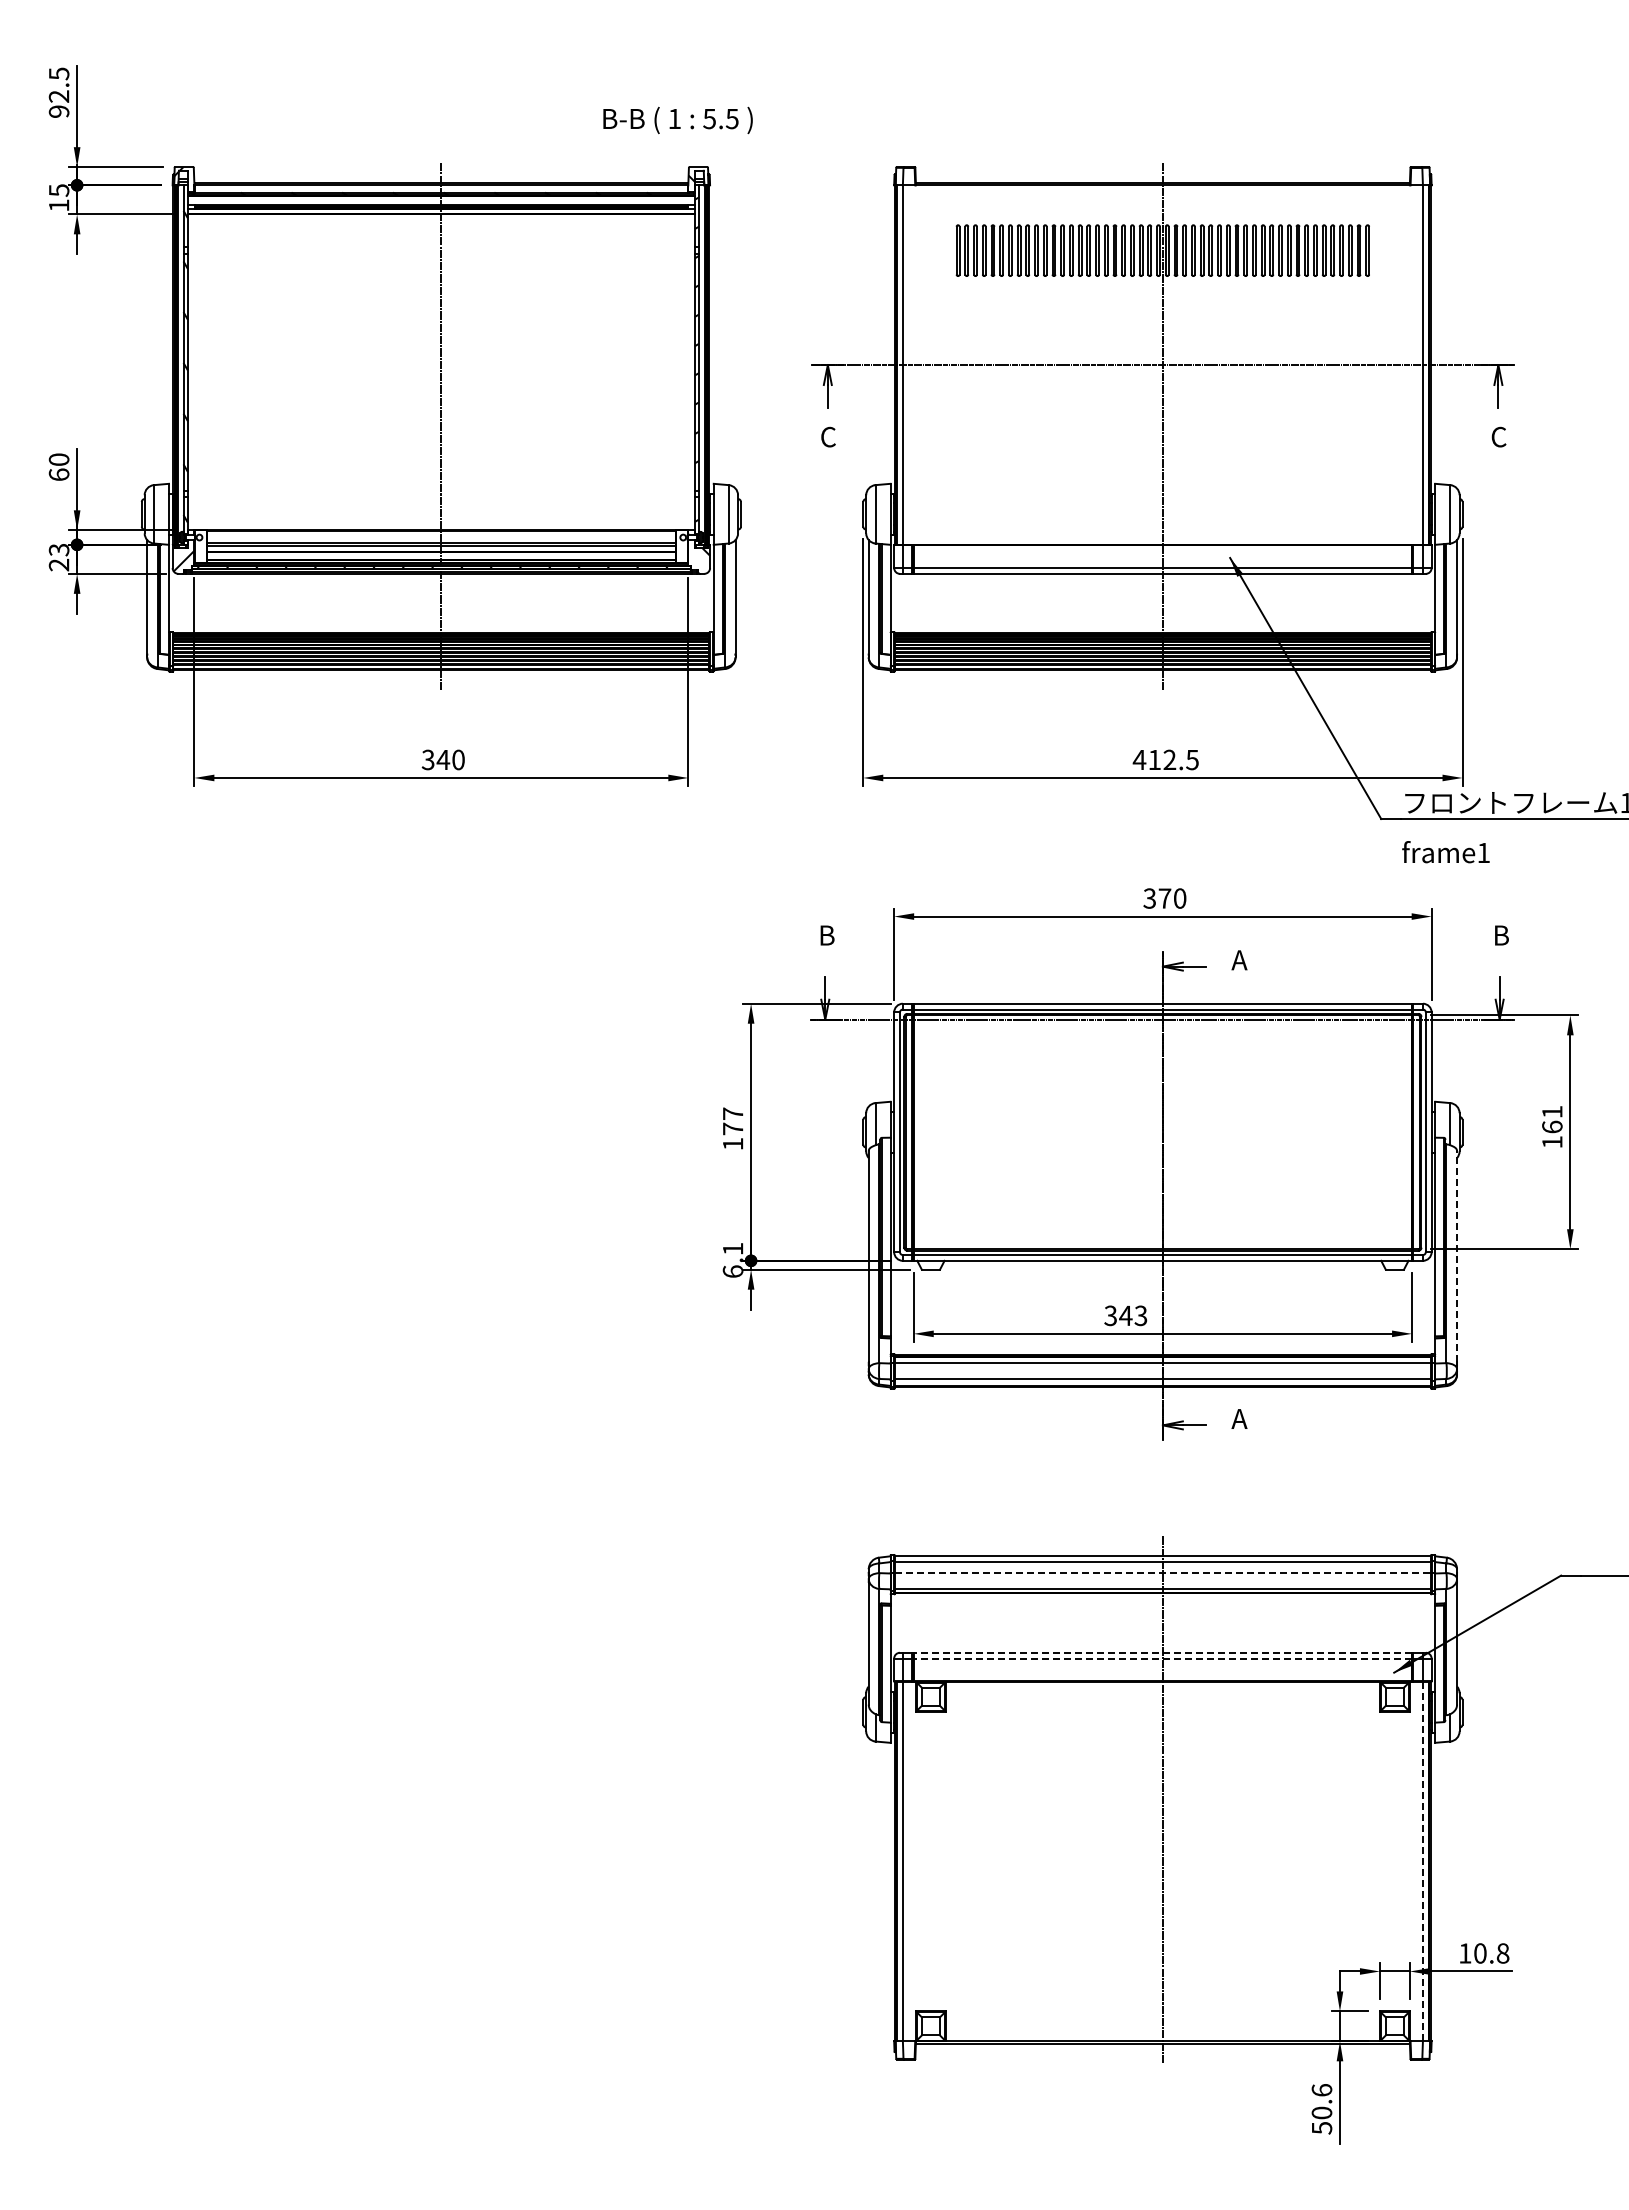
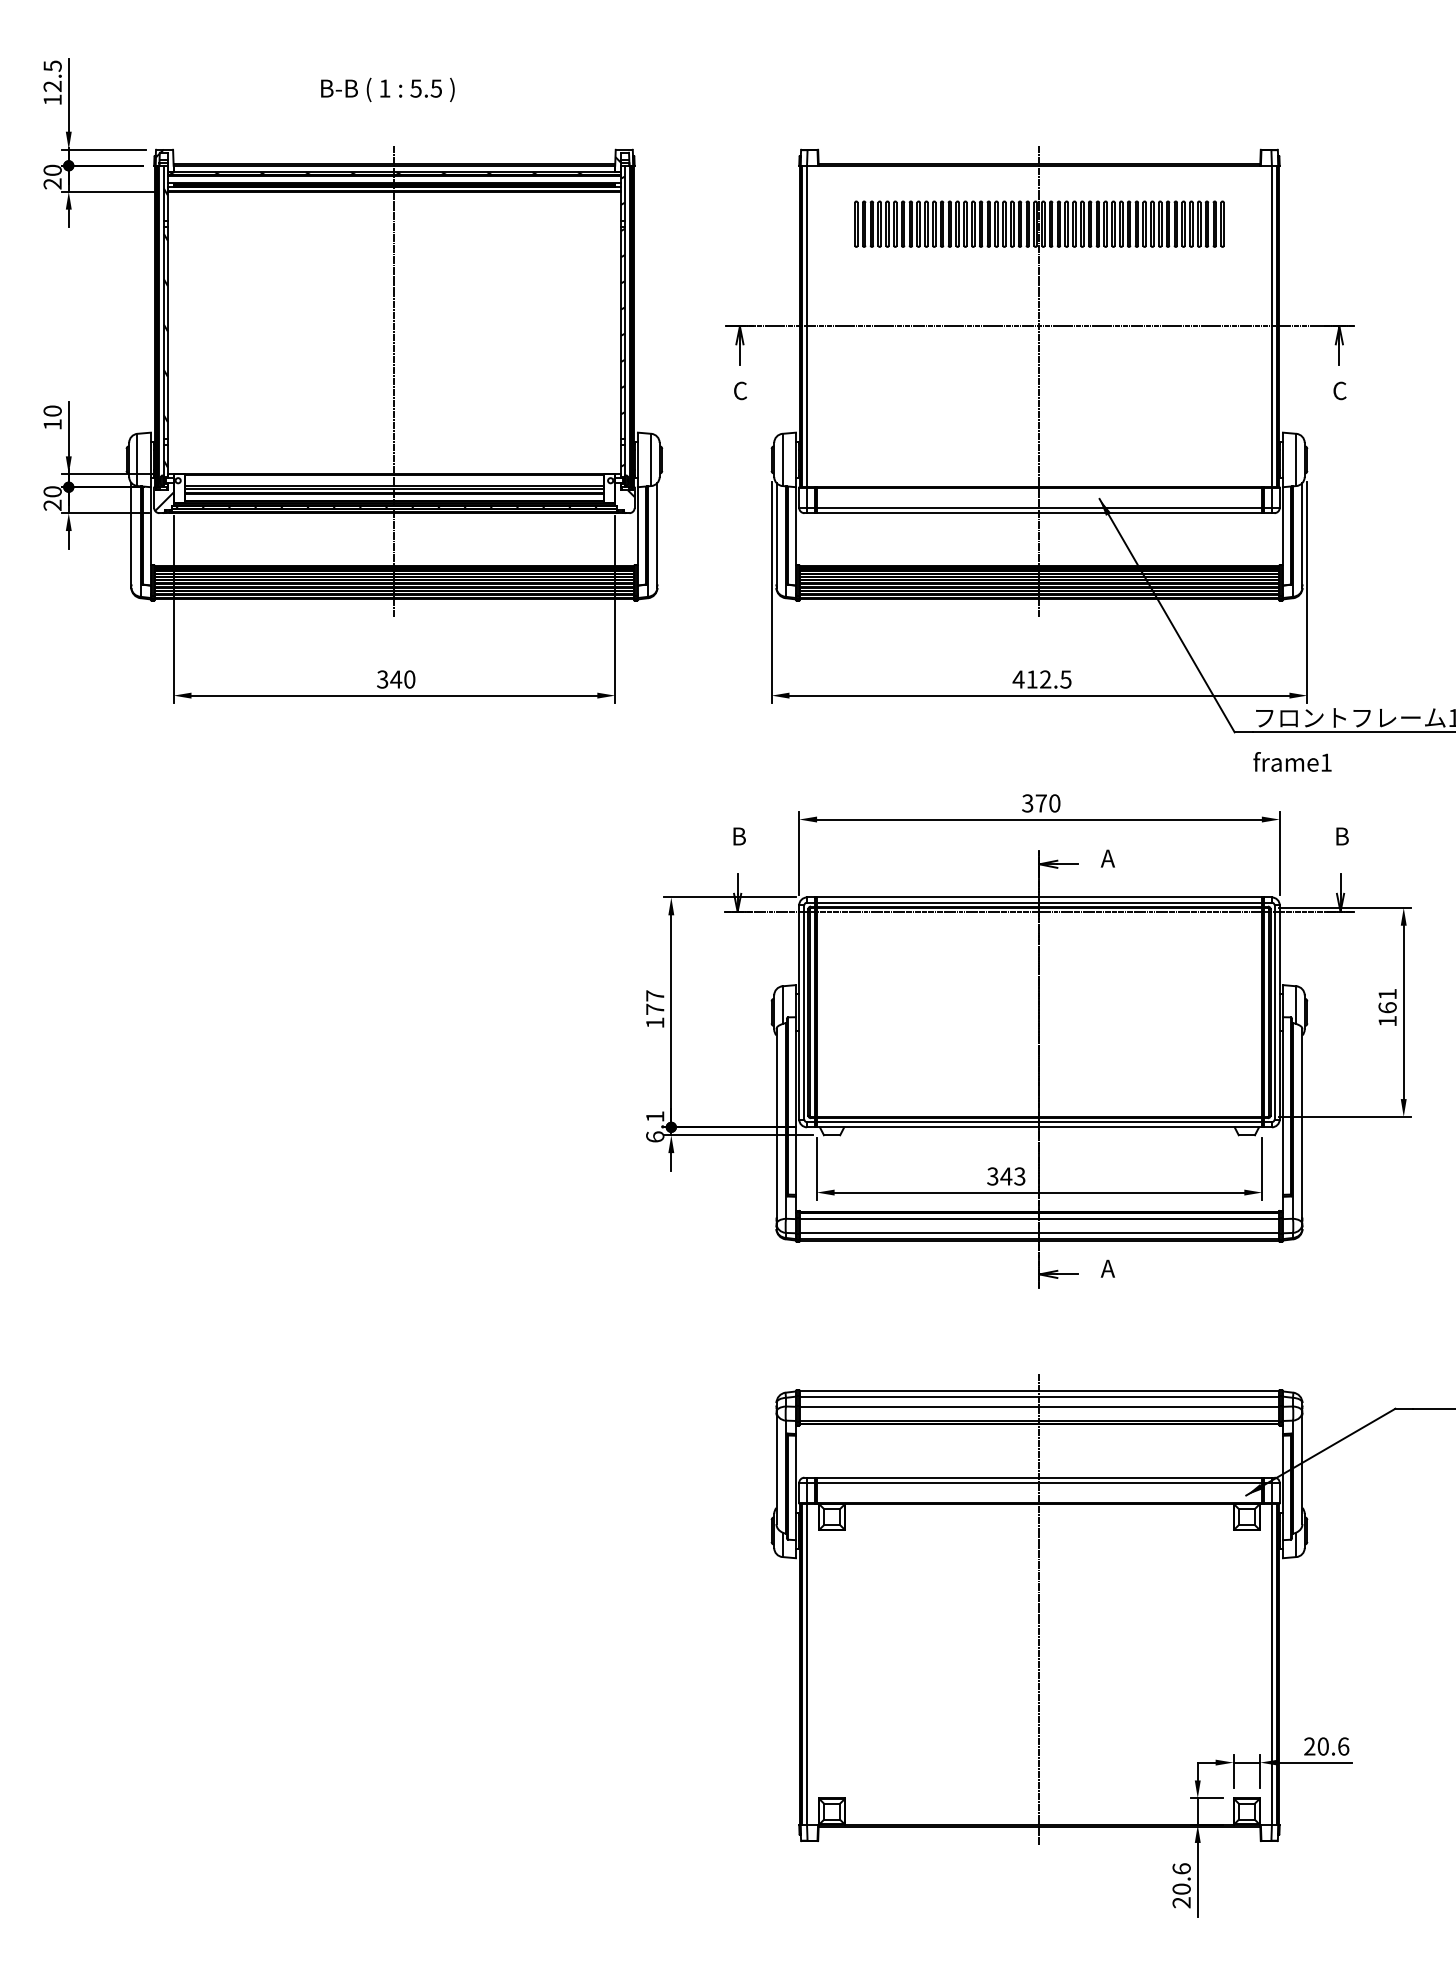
text: (58, 111) -> (52, 99), 92.5 -> 12.5
text: (677, 120) -> (387, 89), moved
text: (58, 197) -> (52, 176), 15 -> 20
text: (58, 474) -> (52, 424), 60 -> 10
text: (59, 549) -> (53, 491), 23 -> 20
line: (1457, 1256) -> (1302, 1123), dashed -> solid
line: (1163, 1573) -> (1040, 1406), dashed -> solid
line: (1162, 1652) -> (1039, 1477), dashed -> solid
line: (1162, 1658) -> (1039, 1482), dashed -> solid
line: (1422, 1861) -> (1271, 1664), dashed -> solid
text: (1484, 1953) -> (1326, 1746), 10.8 -> 20.6
text: (1321, 2128) -> (1181, 1903), 50.6 -> 20.6

